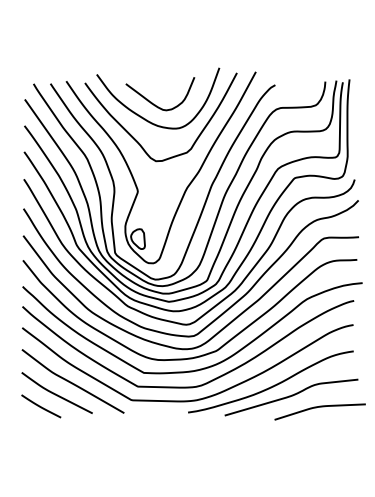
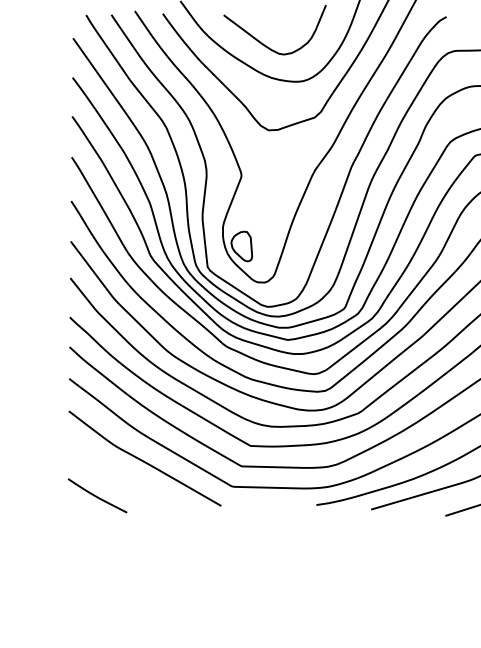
curve: (55, 393) -> (118, 476), removed

